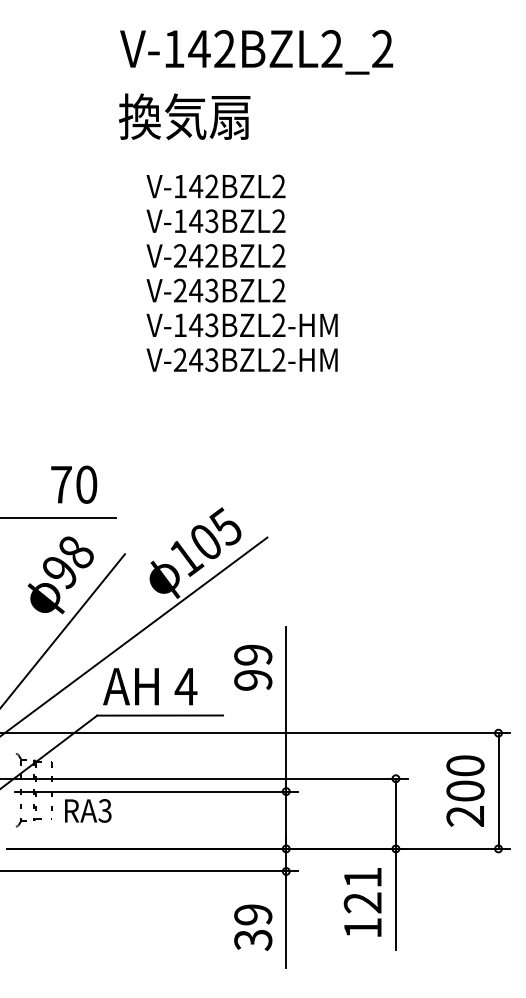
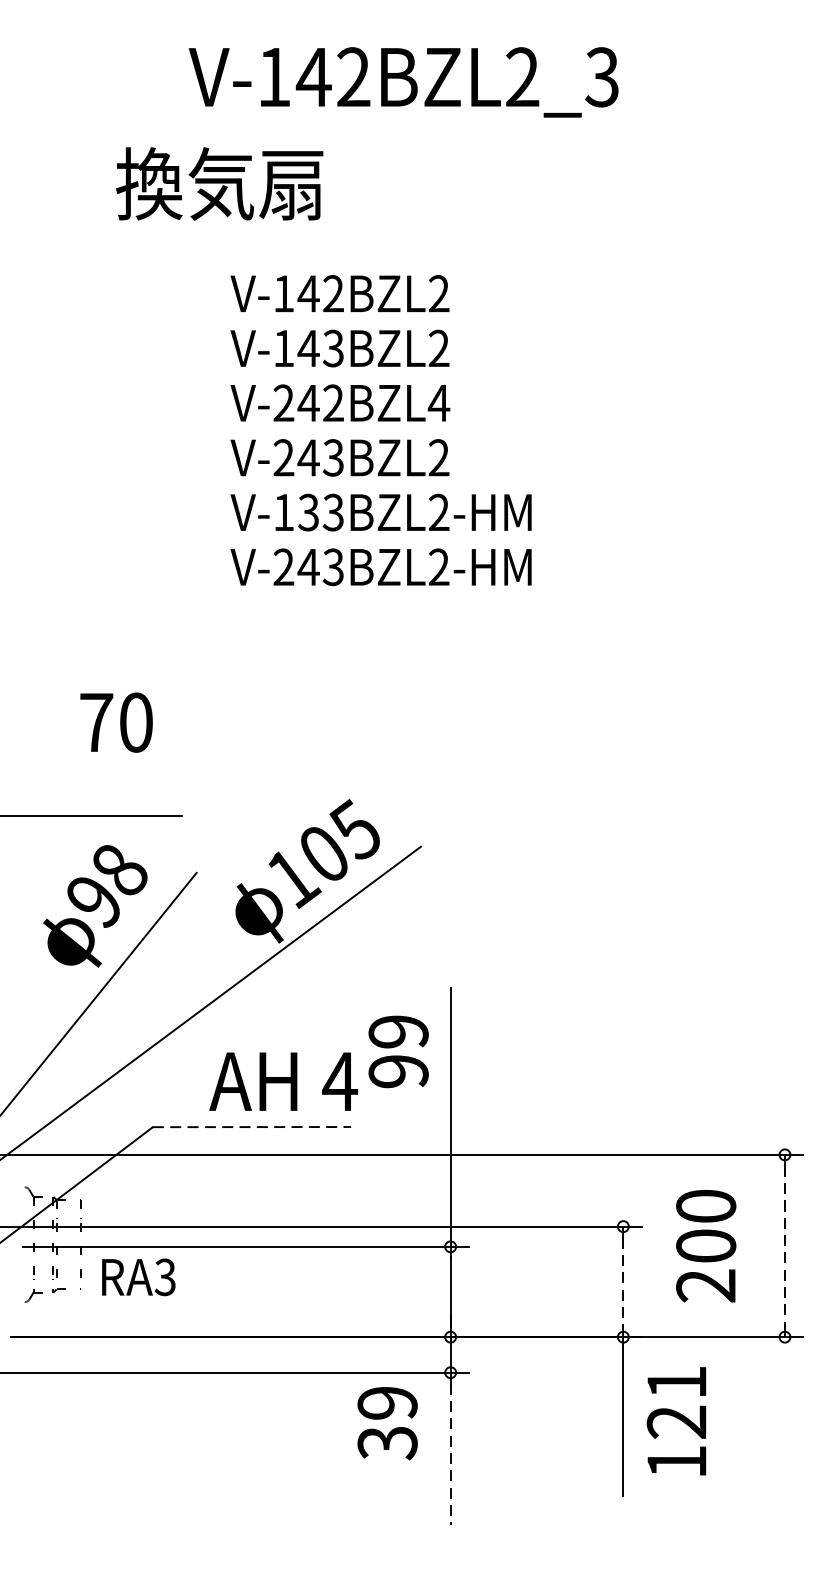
text: (382, 49) -> (602, 77), V-142BZL2_2 -> V-142BZL2_3
text: (184, 116) -> (219, 183), moved
text: (278, 255) -> (438, 402), V-242BZL2 -> V-242BZL4
text: (196, 325) -> (309, 512), V-143BZL2-HM -> V-133BZL2-HM
text: (74, 484) -> (117, 722), moved
text: (150, 686) -> (284, 1081), moved
line: (160, 715) -> (252, 1127), solid -> dashed
text: (465, 790) -> (706, 1245), moved
line: (498, 791) -> (784, 1246), solid -> dashed
line: (395, 814) -> (622, 1282), solid -> dashed
text: (362, 902) -> (676, 1421), moved
line: (286, 923) -> (451, 1454), solid -> dashed
text: (253, 927) -> (388, 1423), moved

